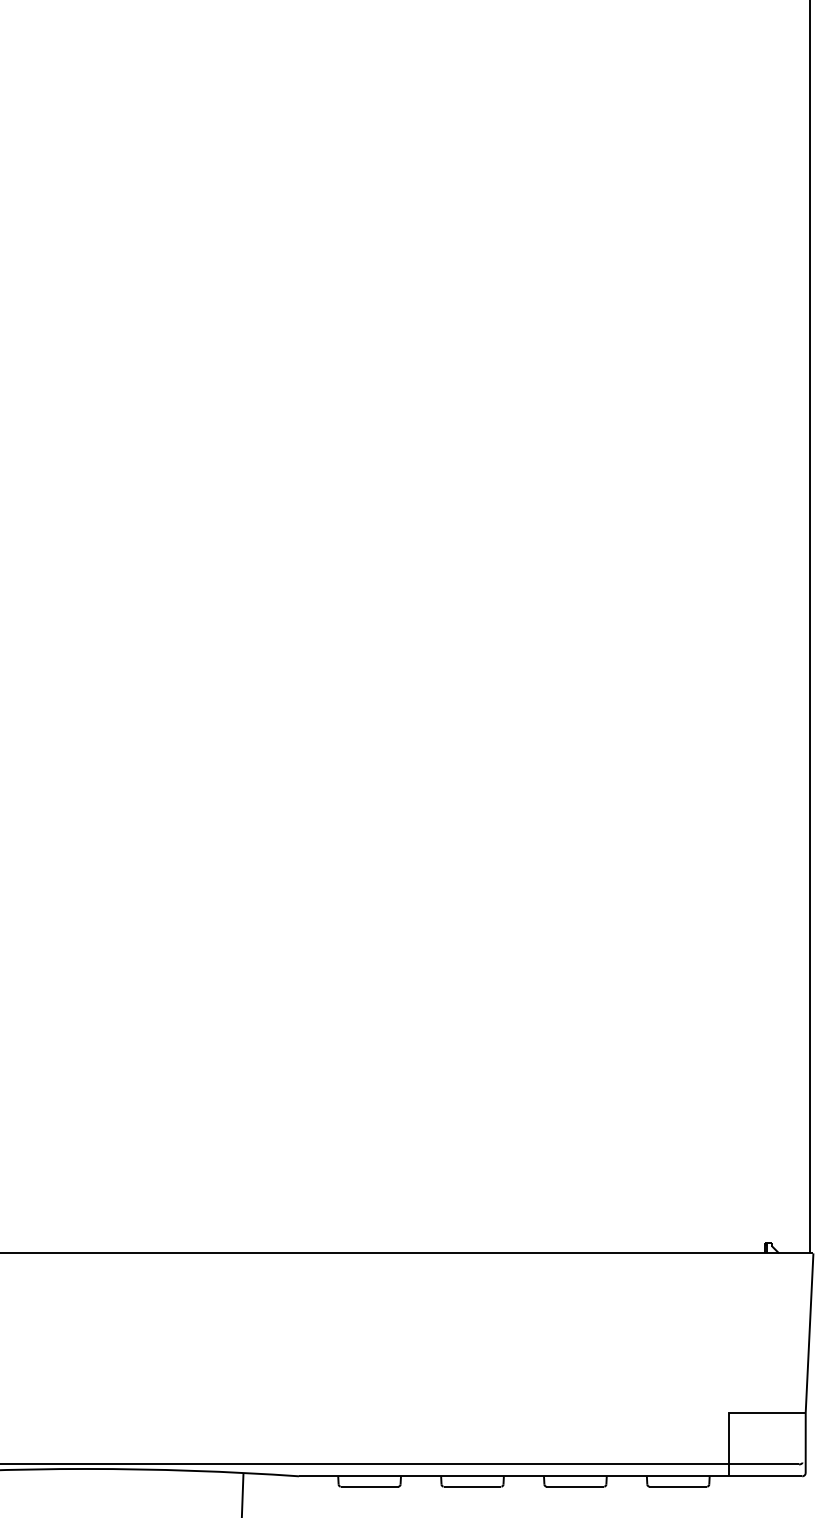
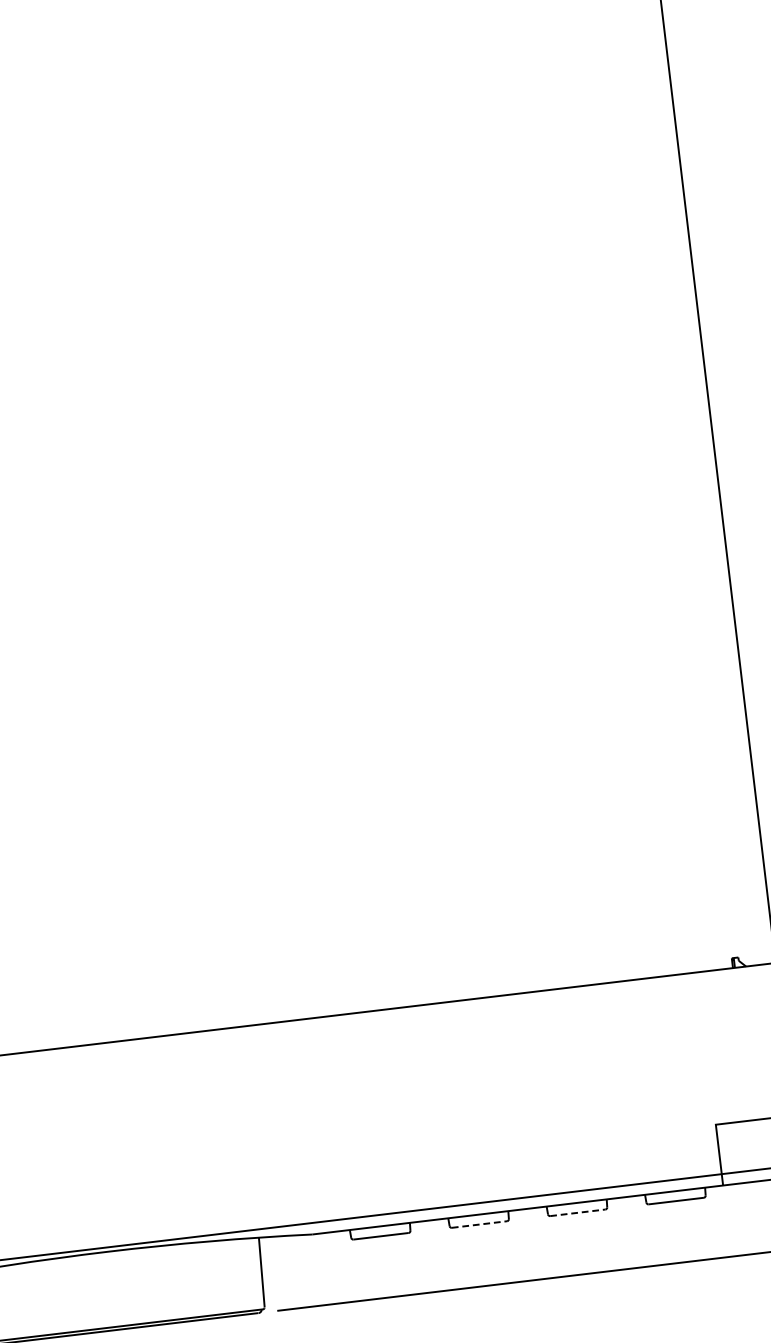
line: (472, 1486) -> (479, 1224), solid -> dashed
line: (575, 1486) -> (577, 1212), solid -> dashed

